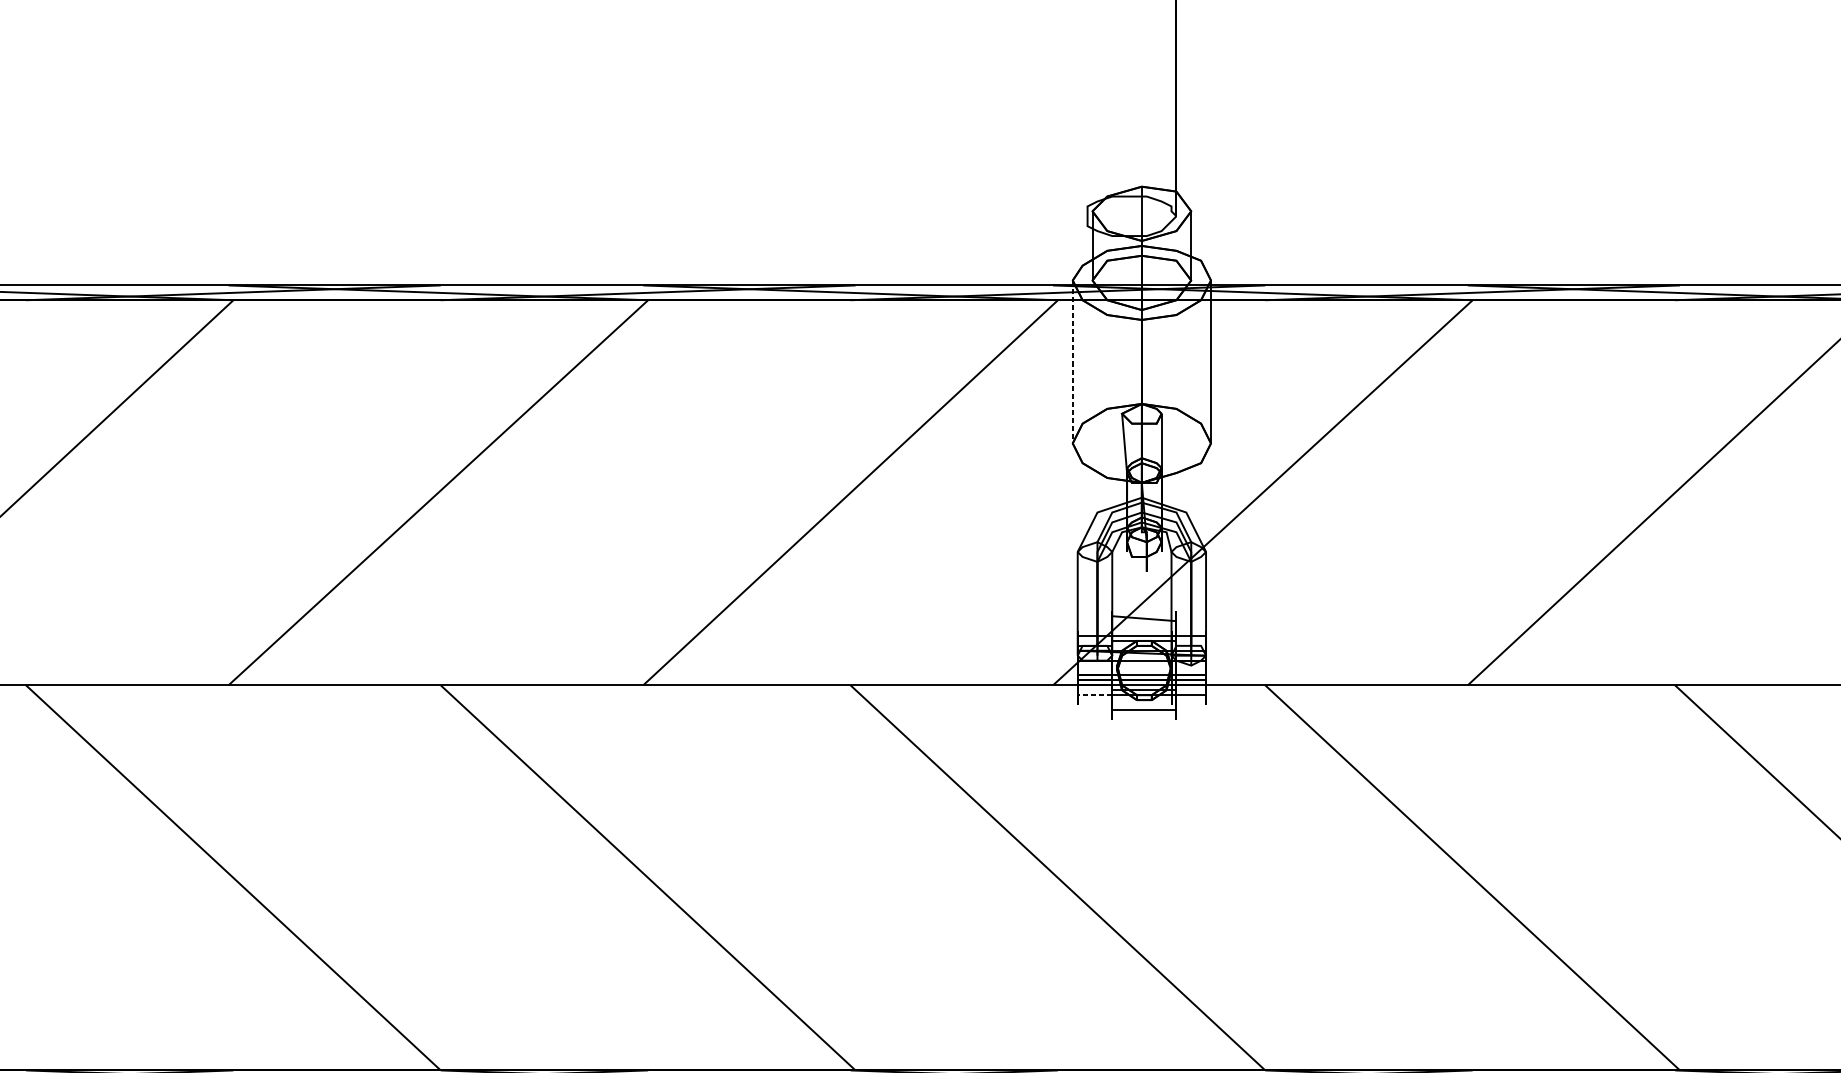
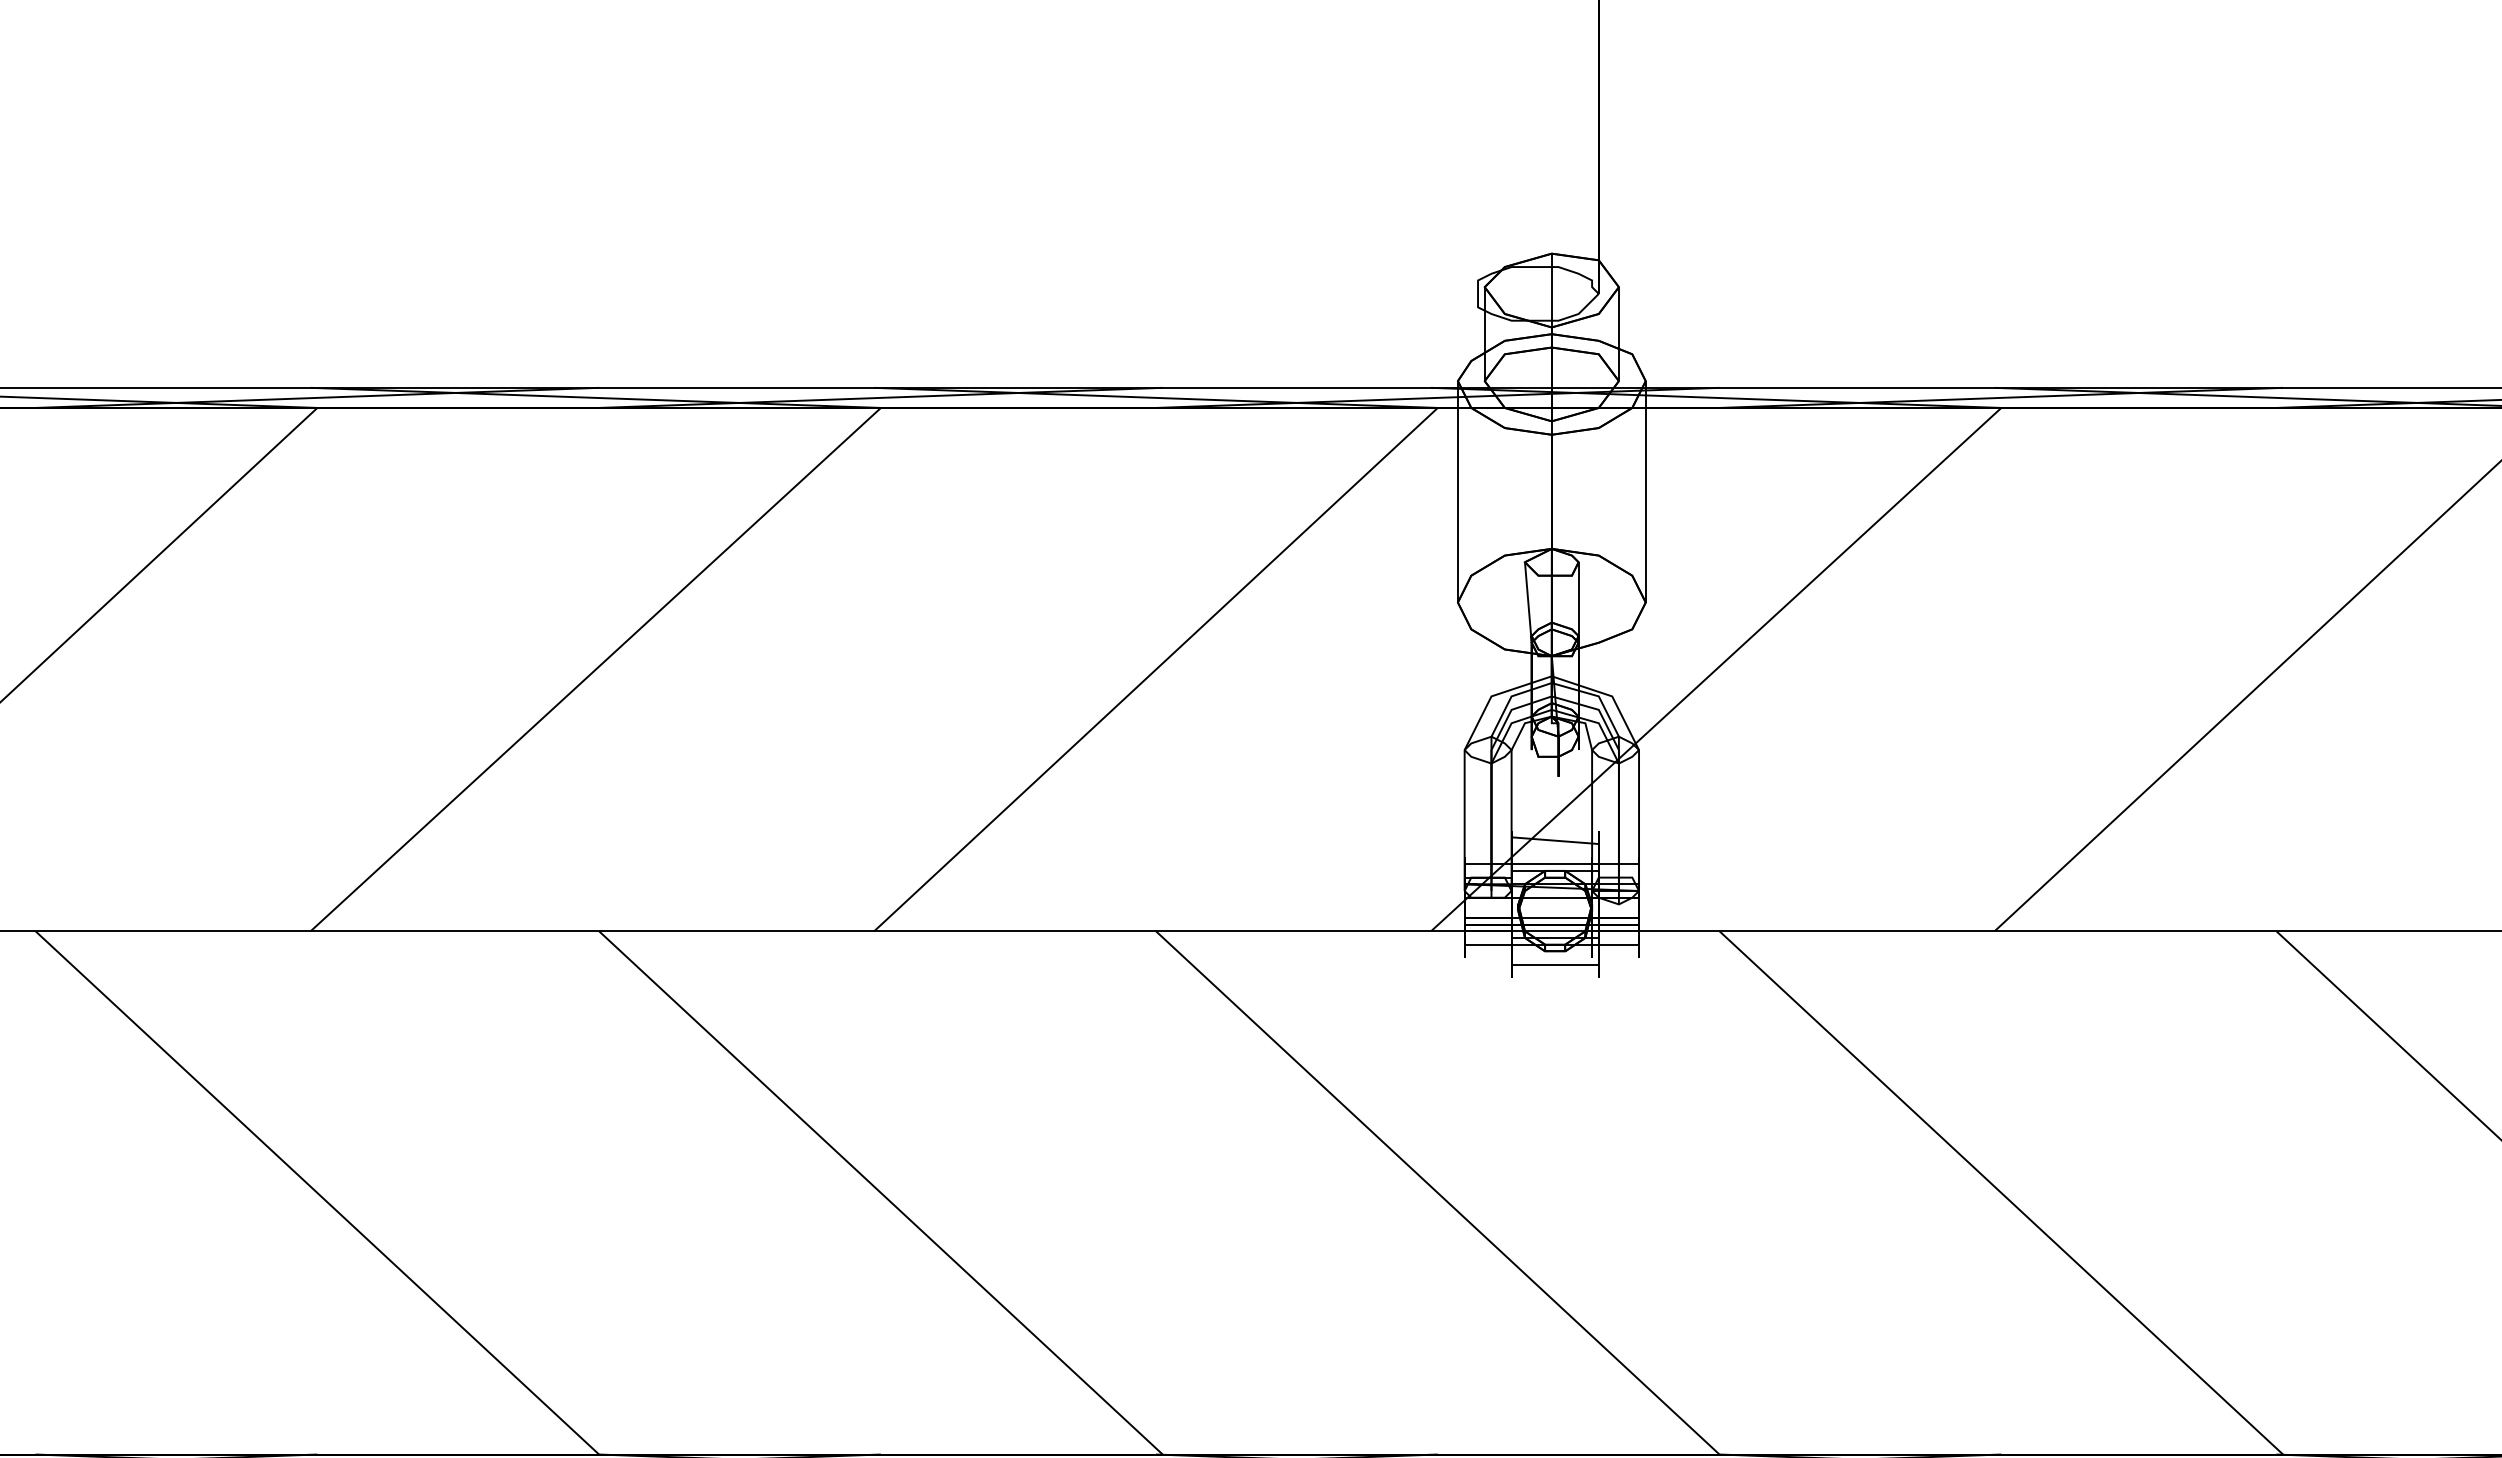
line: (1072, 361) -> (1457, 491), dashed -> solid
line: (1094, 695) -> (1487, 944), dashed -> solid

